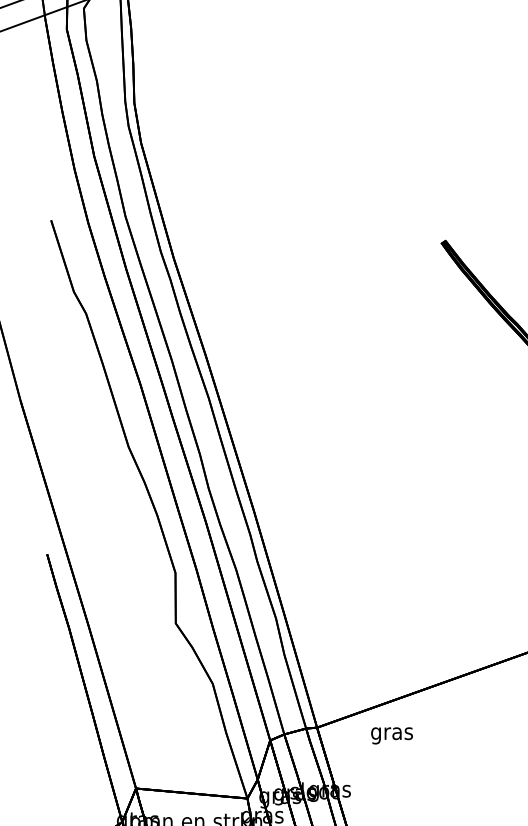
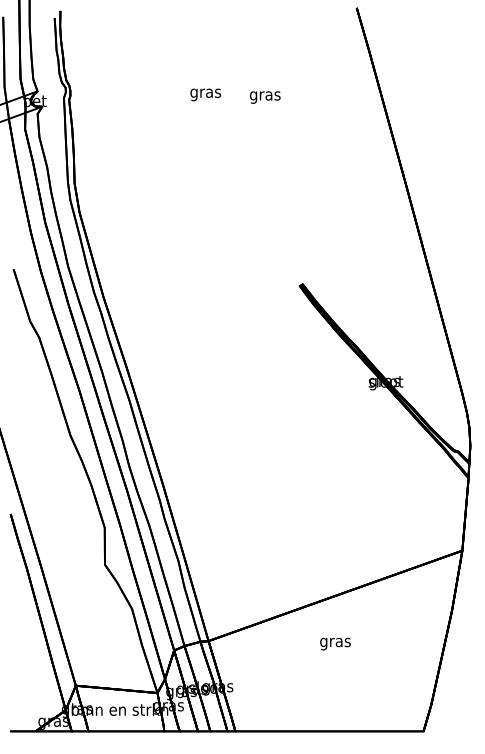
text: (392, 735) -> (335, 643), moved

